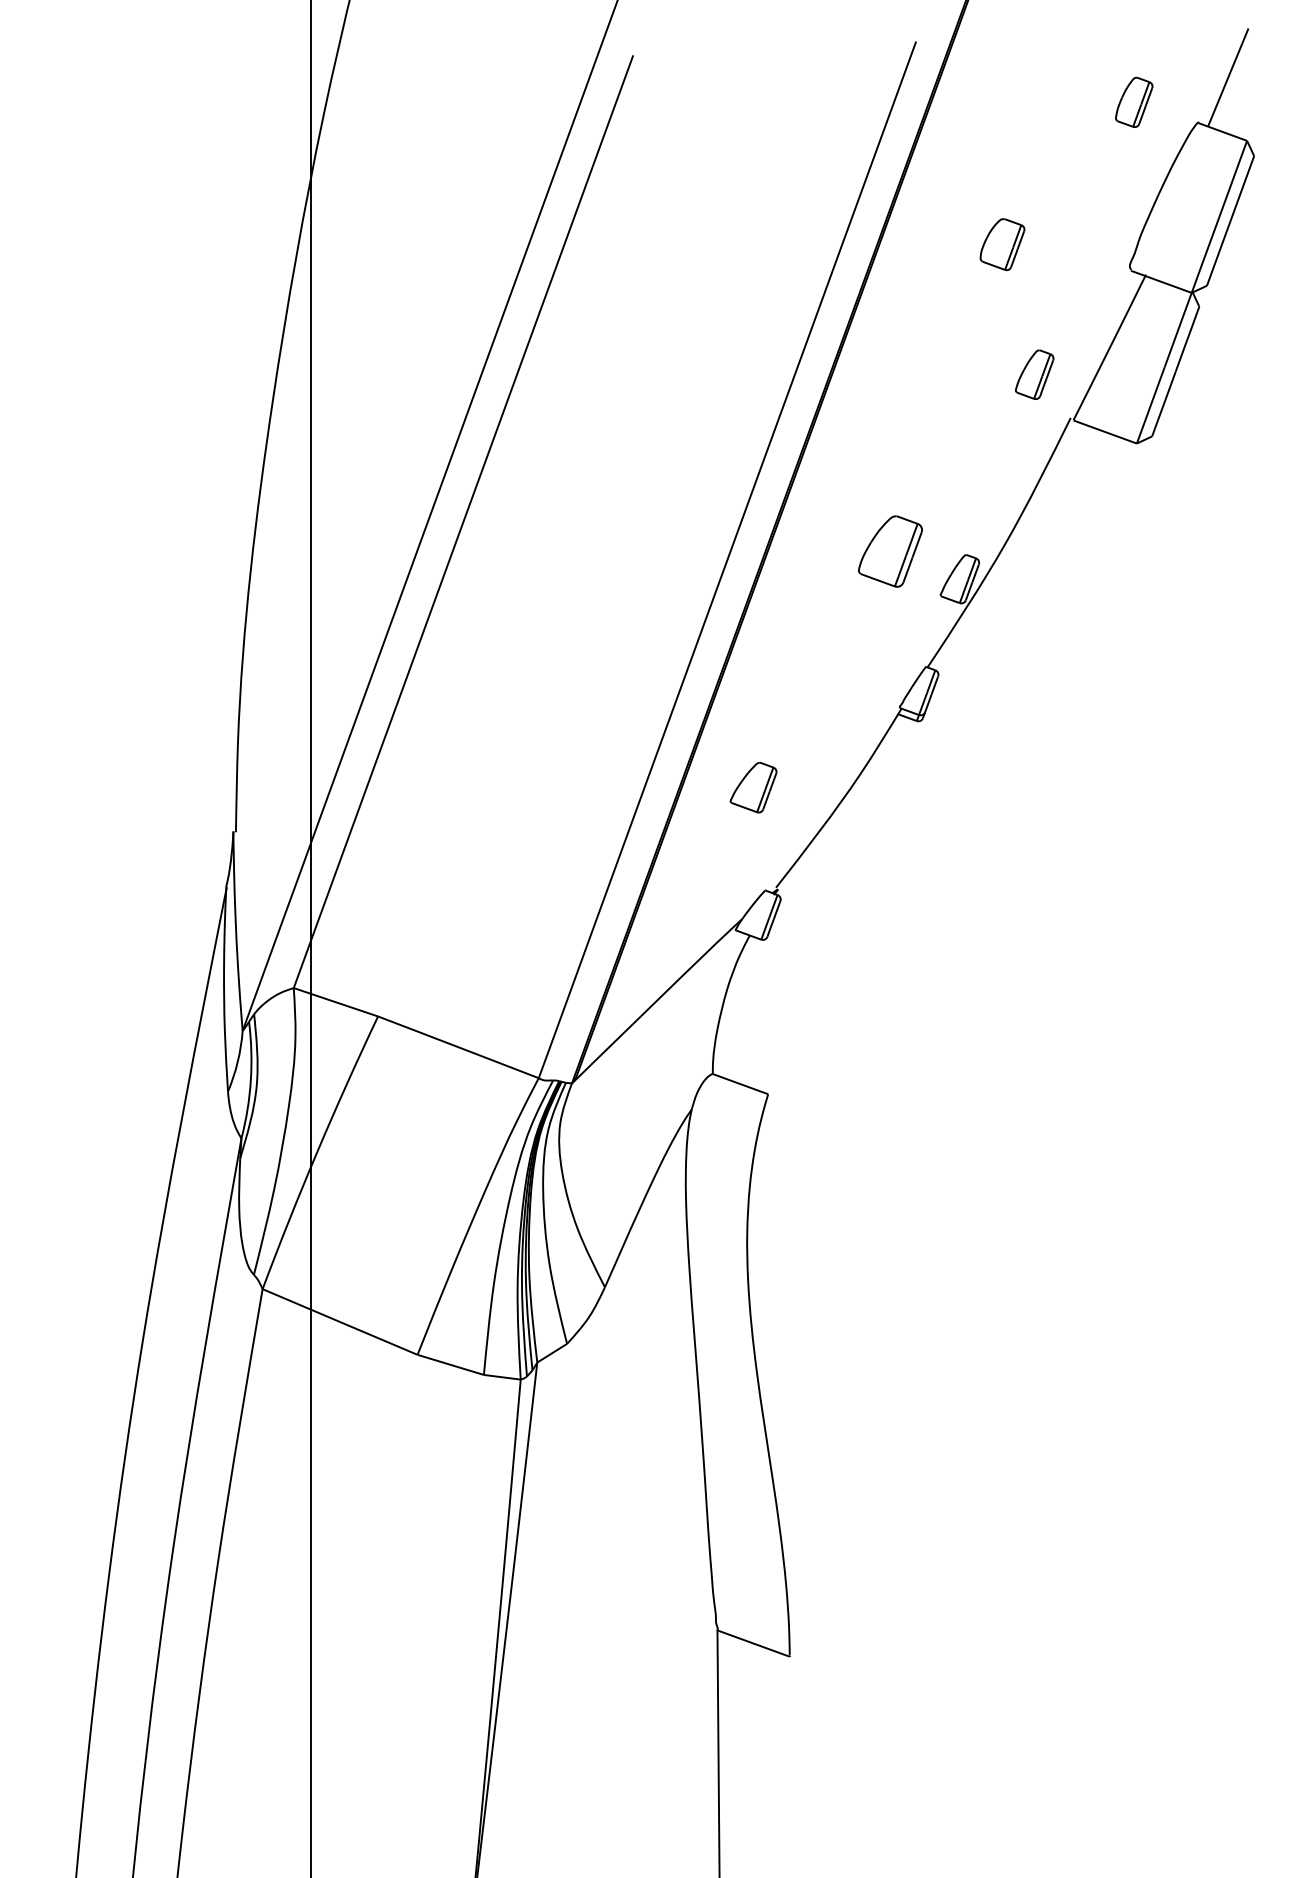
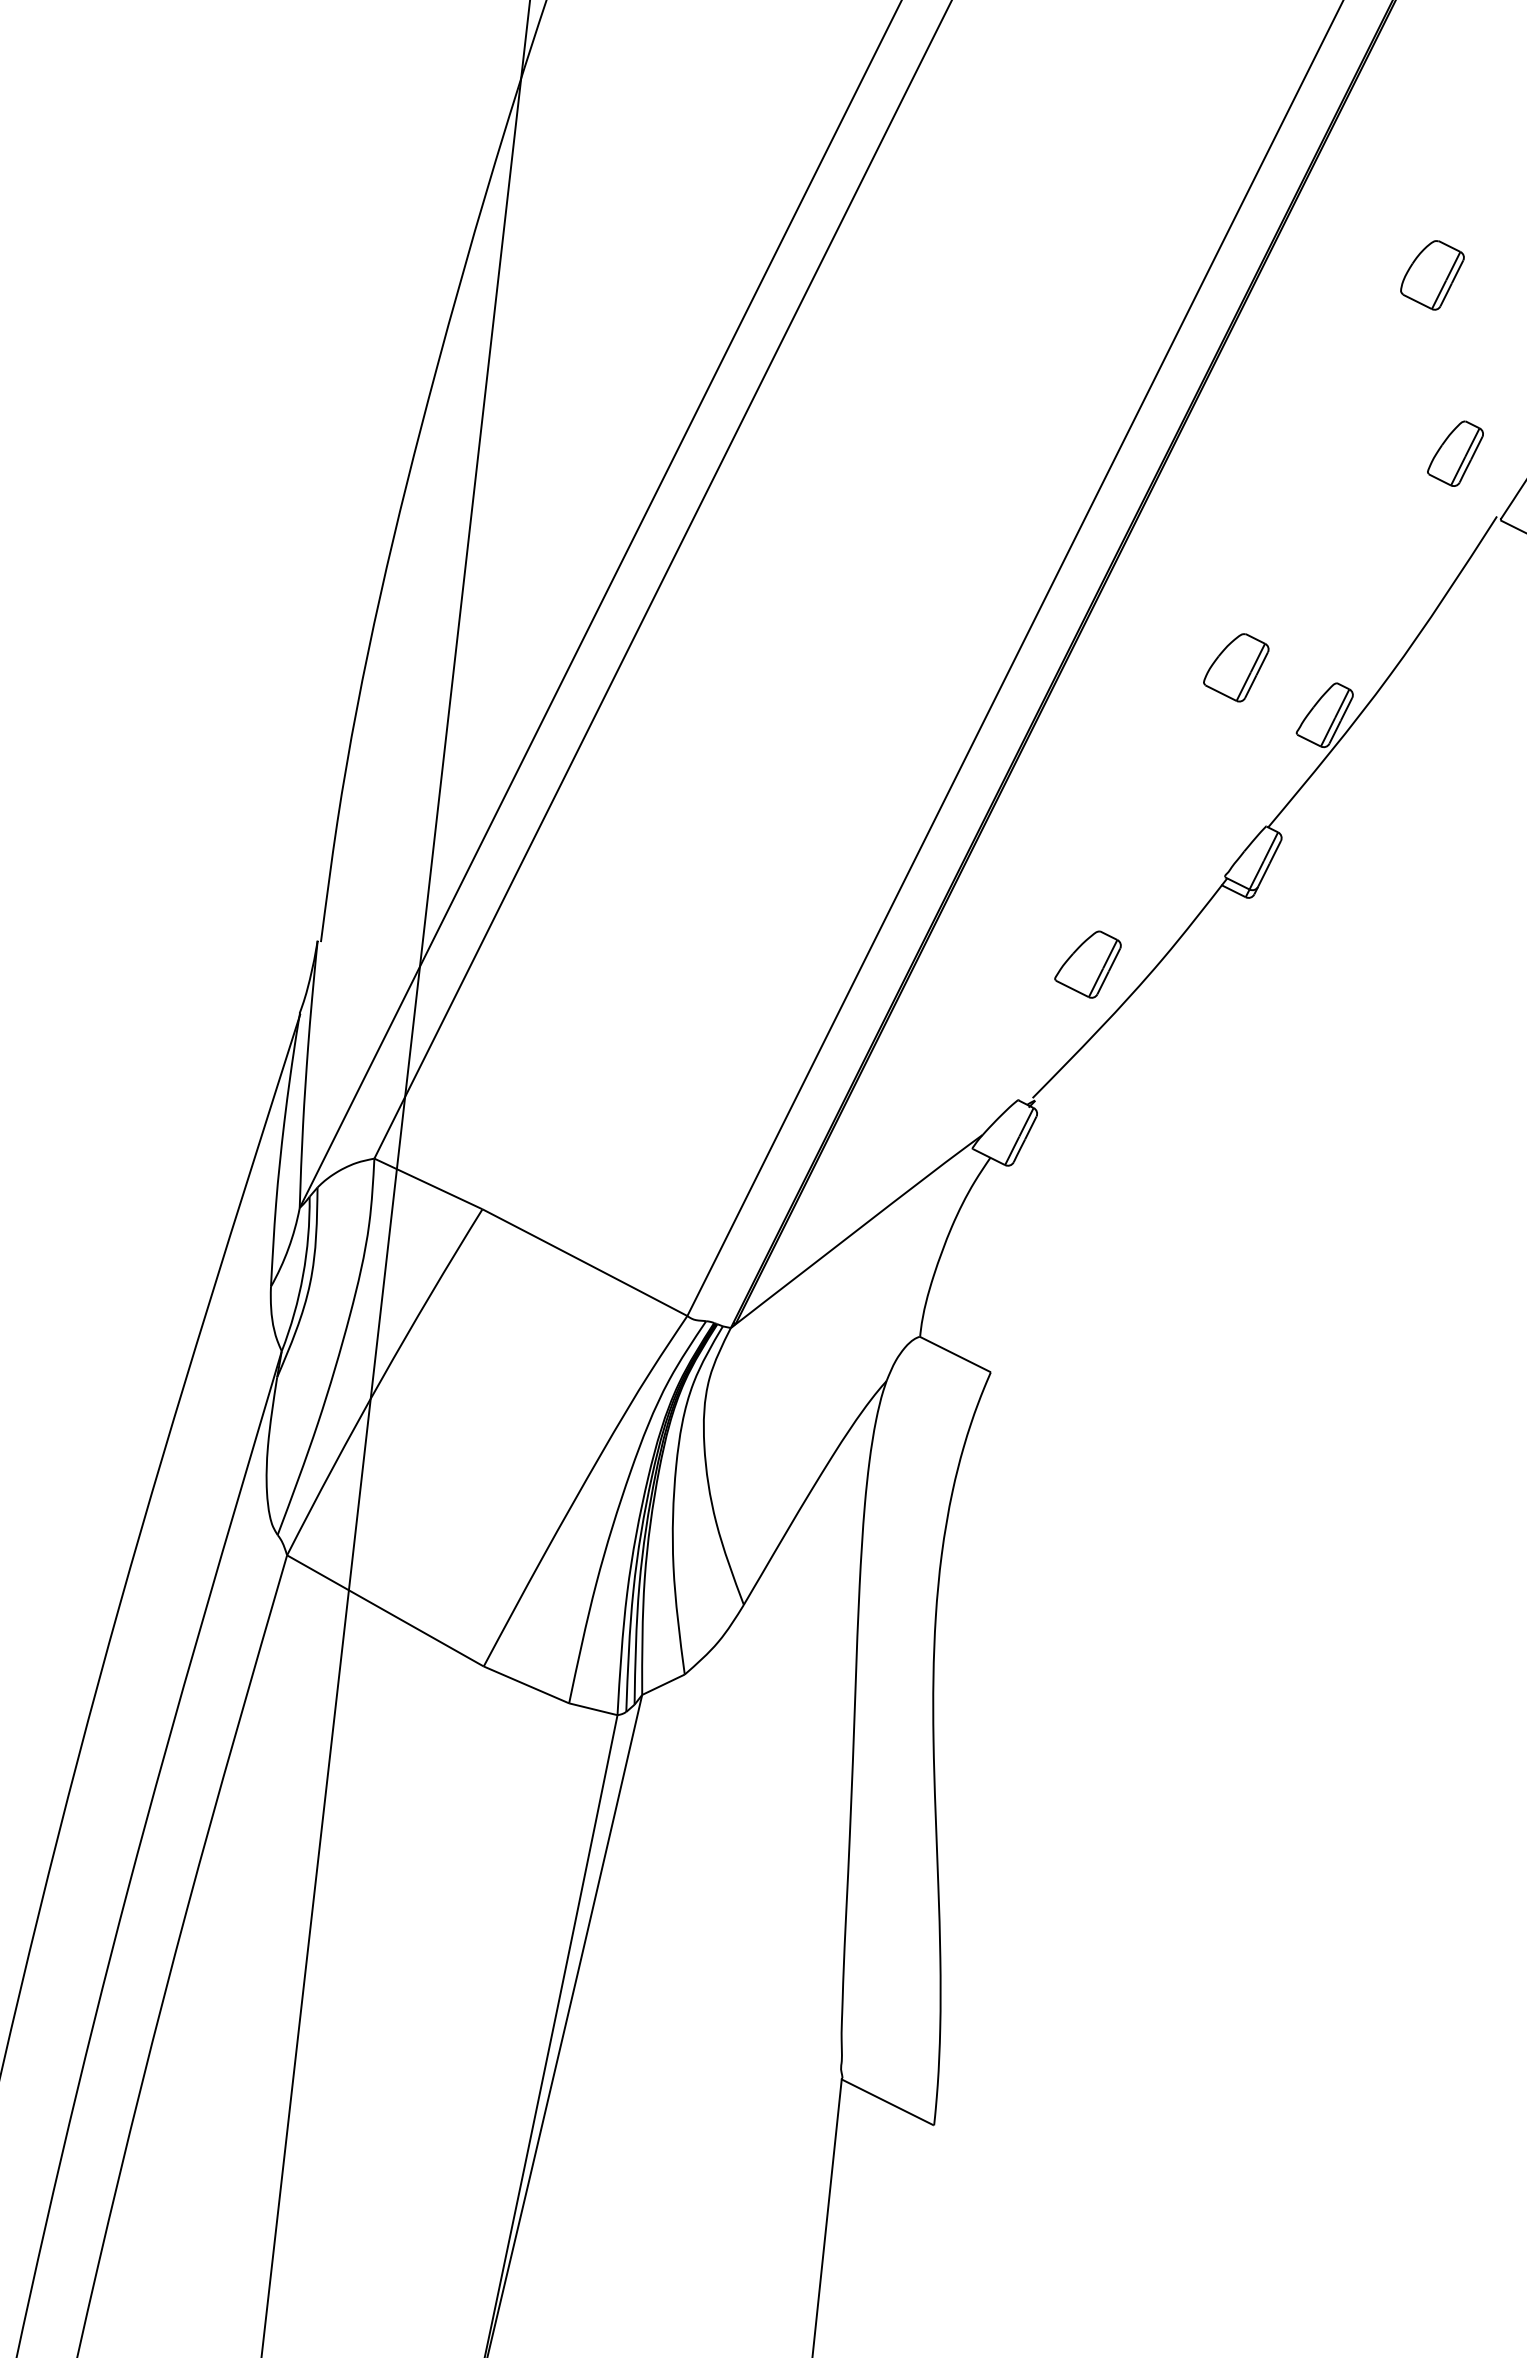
part: (889, 551) -> (1235, 667), size x0.71
part: (753, 787) -> (1087, 963), moved

